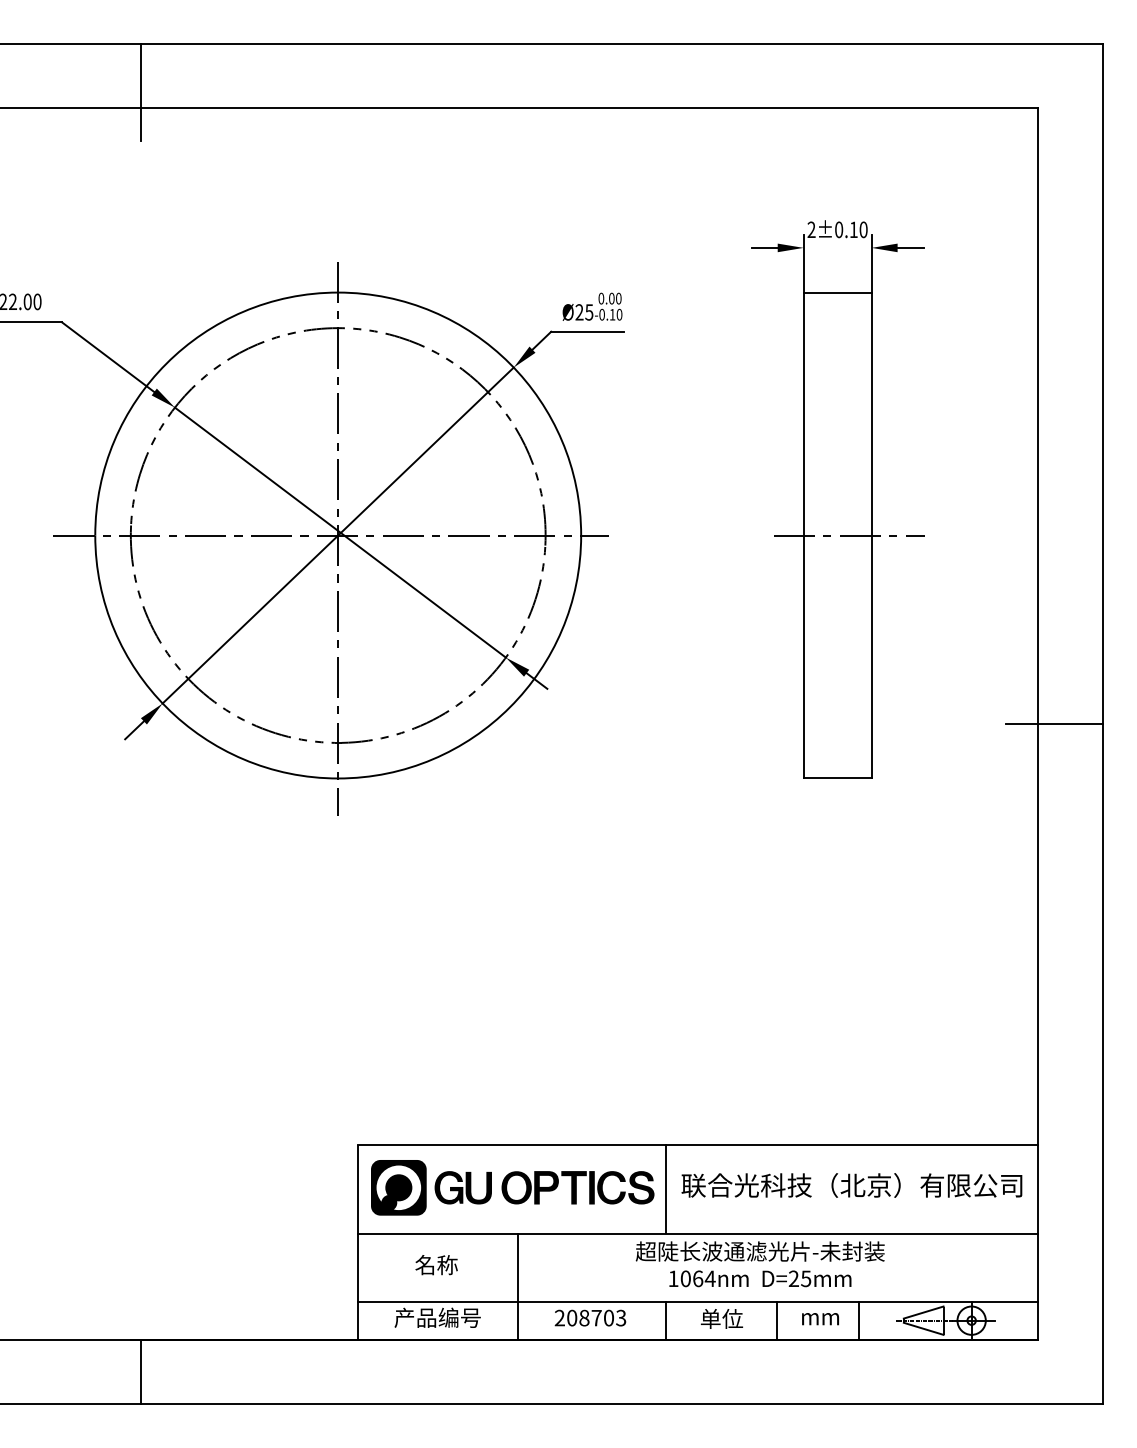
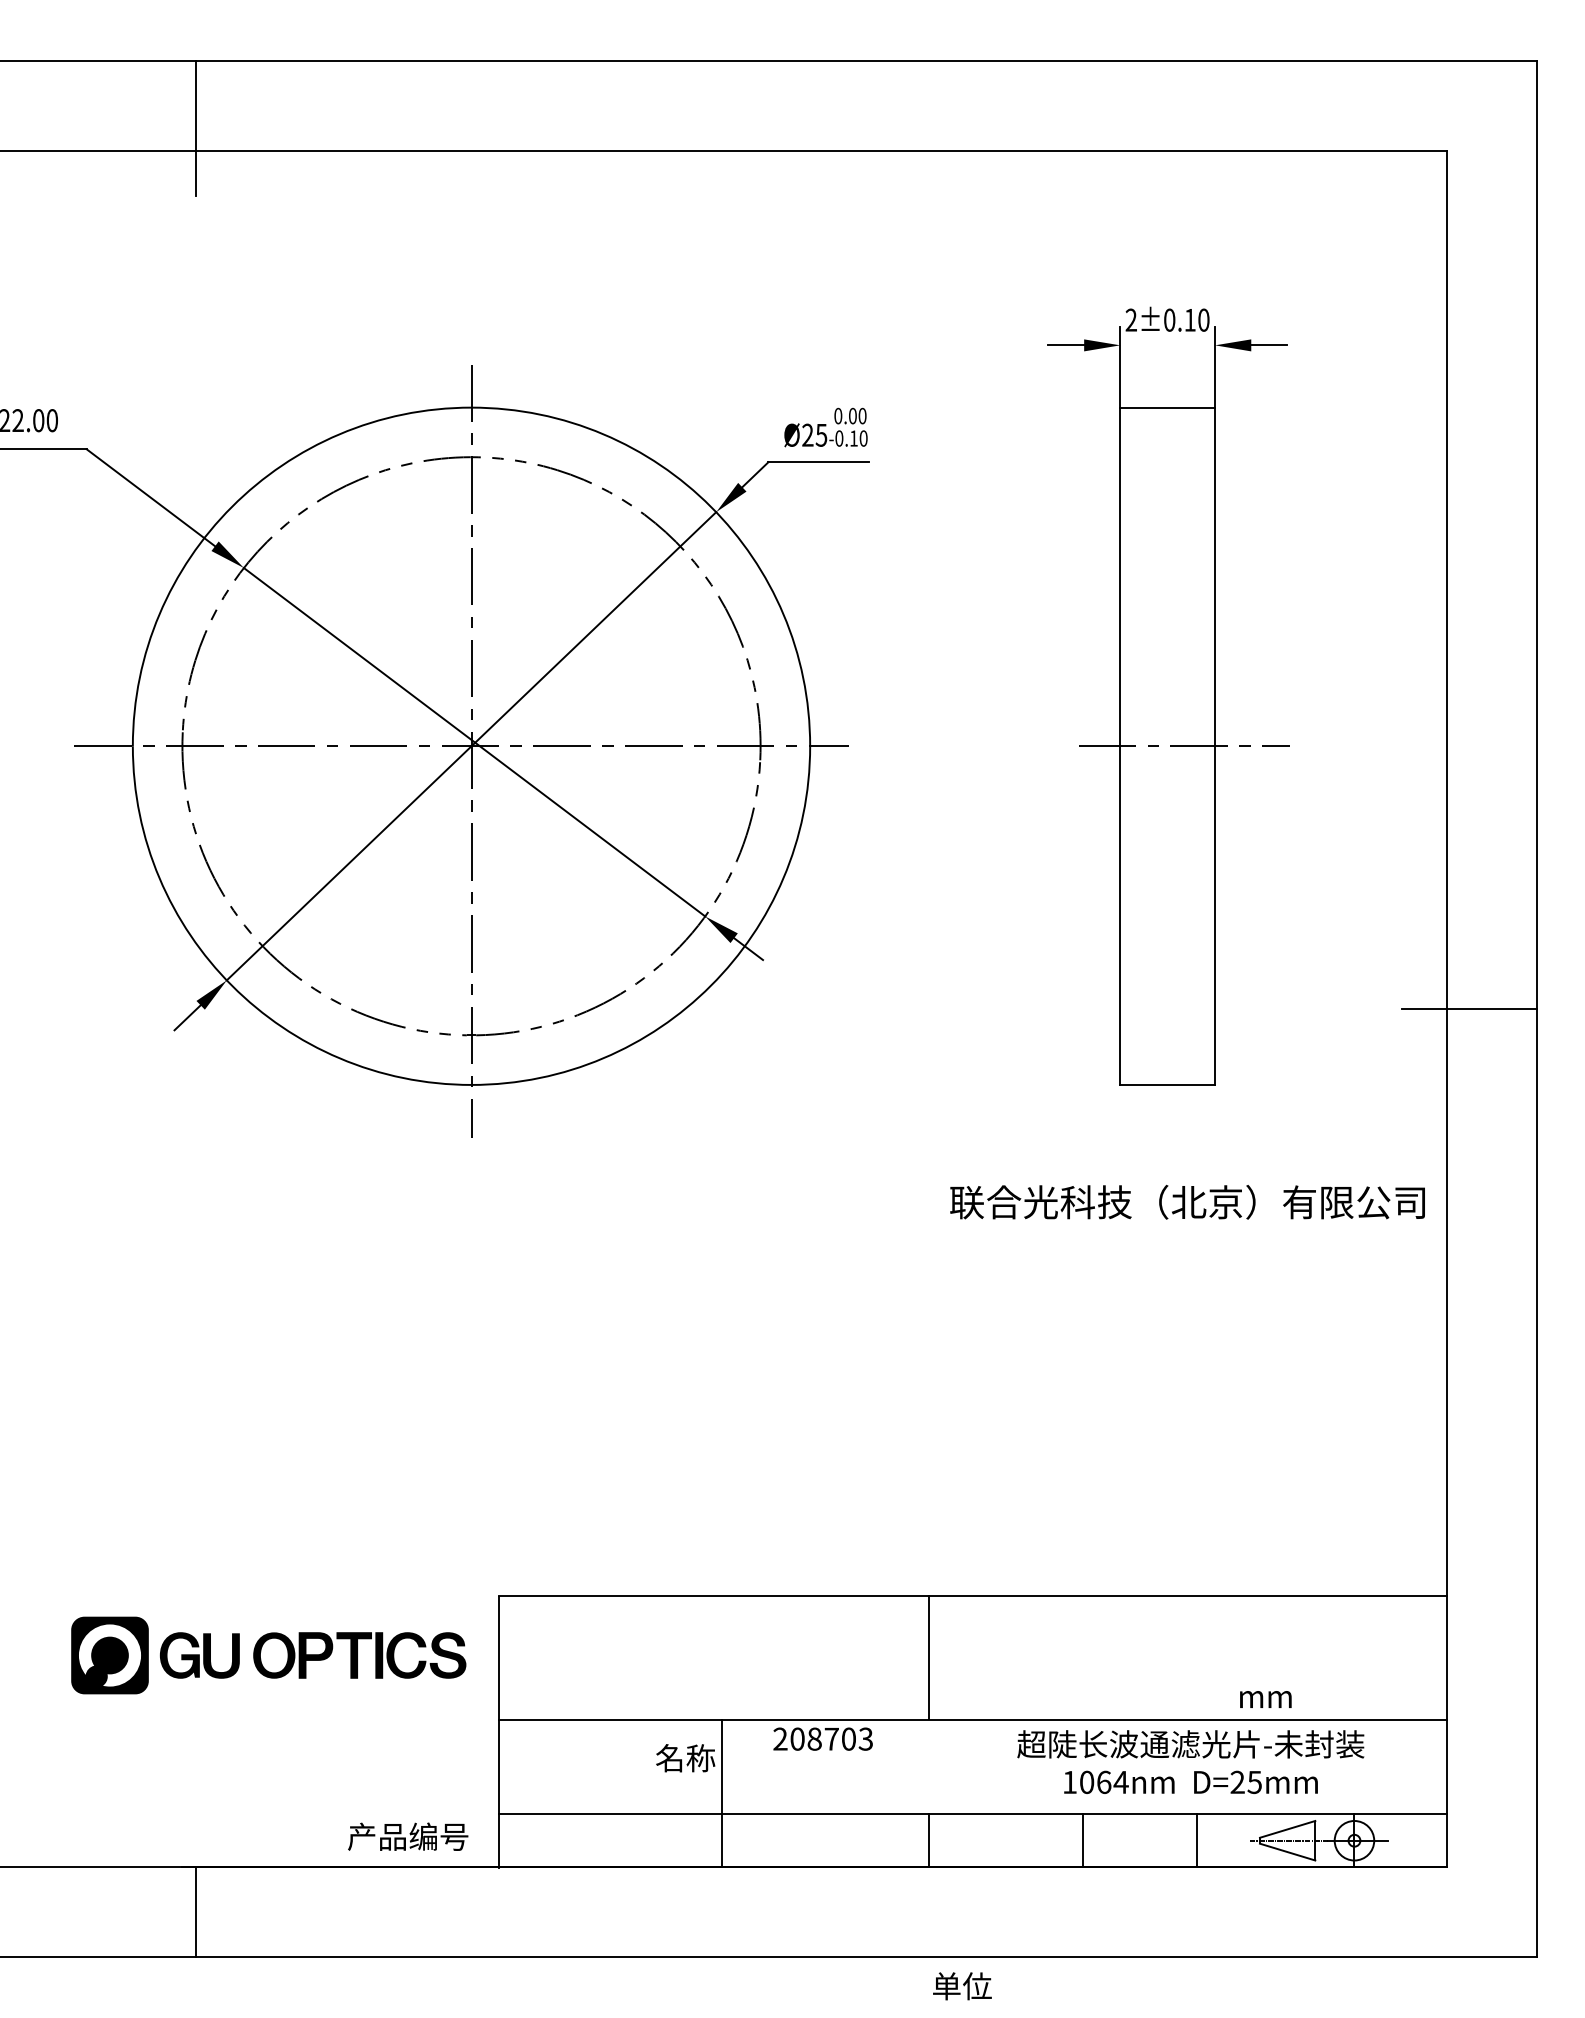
text: (851, 1184) -> (1187, 1201), moved
part: (512, 1187) -> (268, 1655), moved
text: (760, 1263) -> (1190, 1761), moved
text: (436, 1265) -> (685, 1758), moved
text: (437, 1317) -> (408, 1836), moved
text: (590, 1317) -> (822, 1738), moved
text: (722, 1319) -> (962, 1986), moved
text: (820, 1319) -> (1265, 1699), moved

